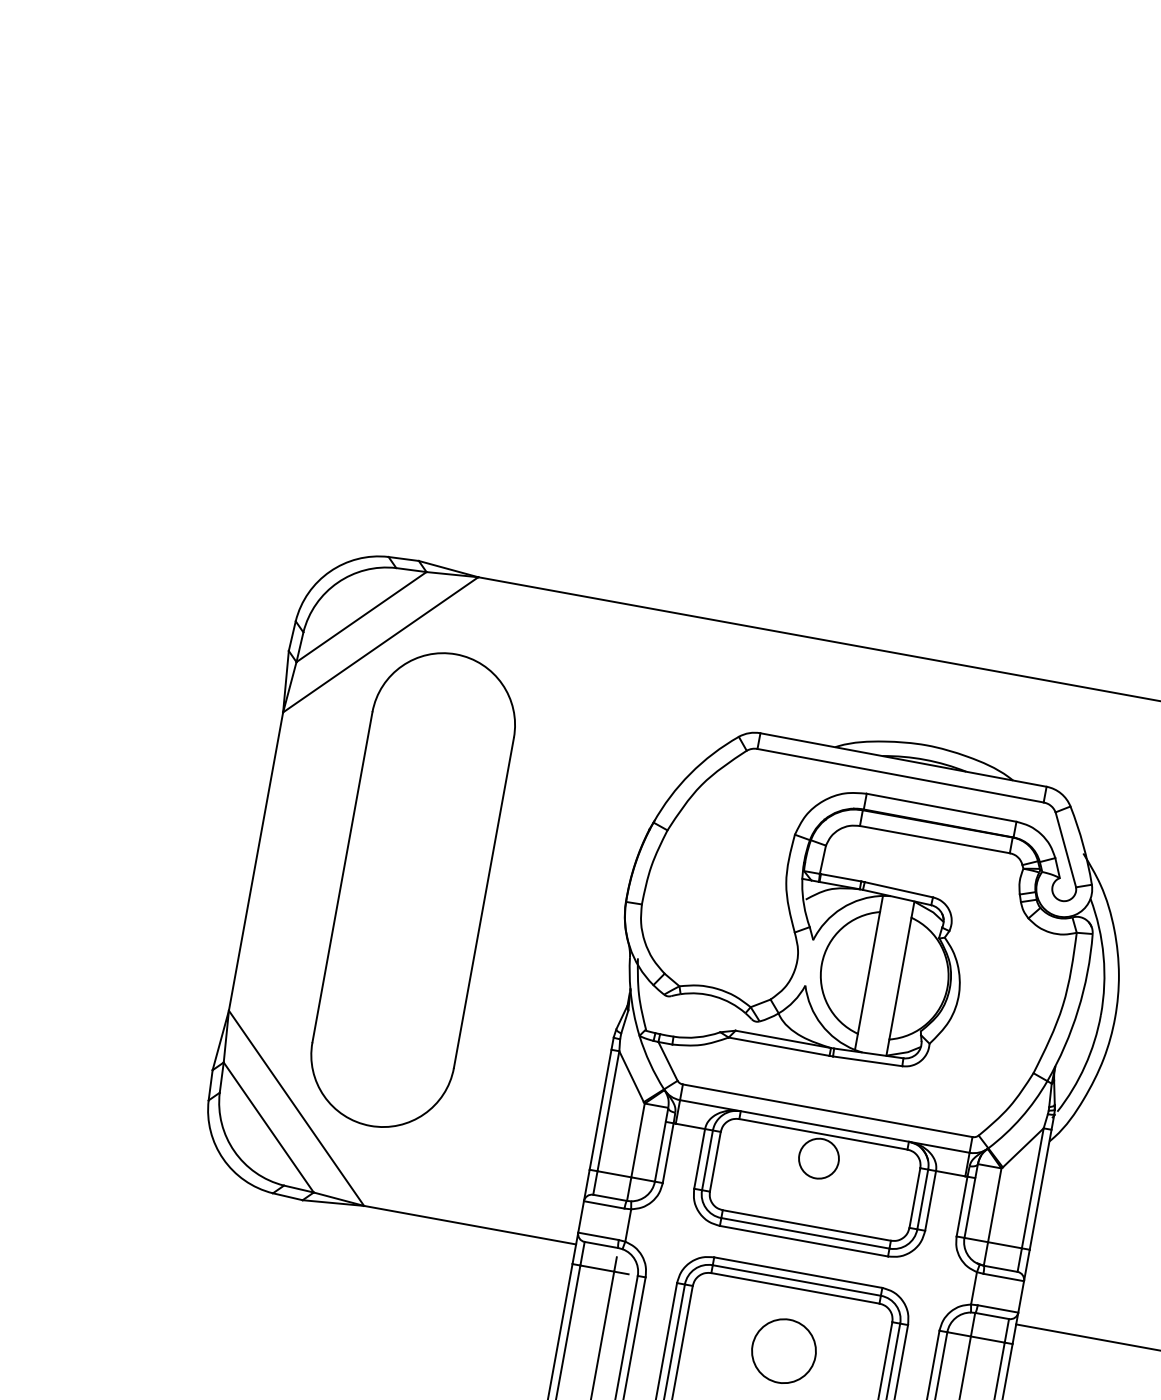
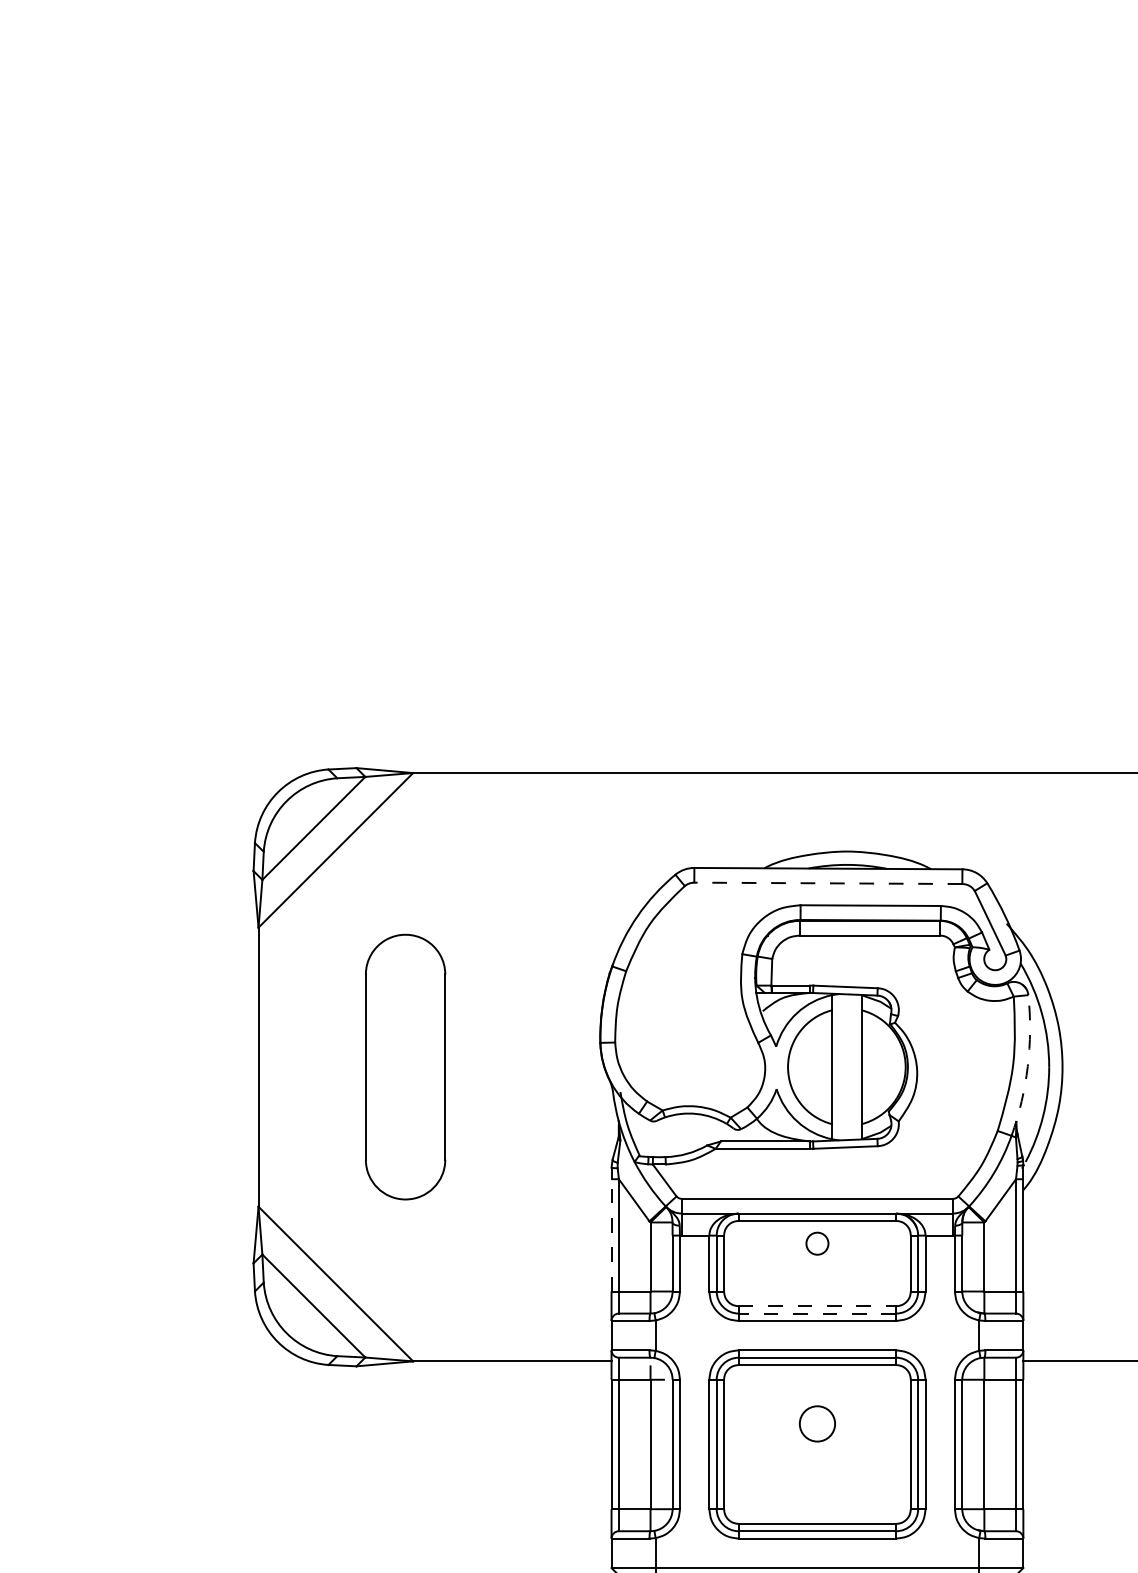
line: (899, 775) -> (827, 883), solid -> dashed
part: (413, 889) -> (405, 1066), size x0.6
arc: (1077, 1010) -> (1027, 1066), solid -> dashed
line: (600, 1108) -> (611, 1234), solid -> dashed
circle: (819, 1158) -> (817, 1243), size x0.6
line: (806, 1225) -> (817, 1306), solid -> dashed
line: (805, 1233) -> (817, 1313), solid -> dashed
circle: (784, 1350) -> (817, 1423), size x0.6

